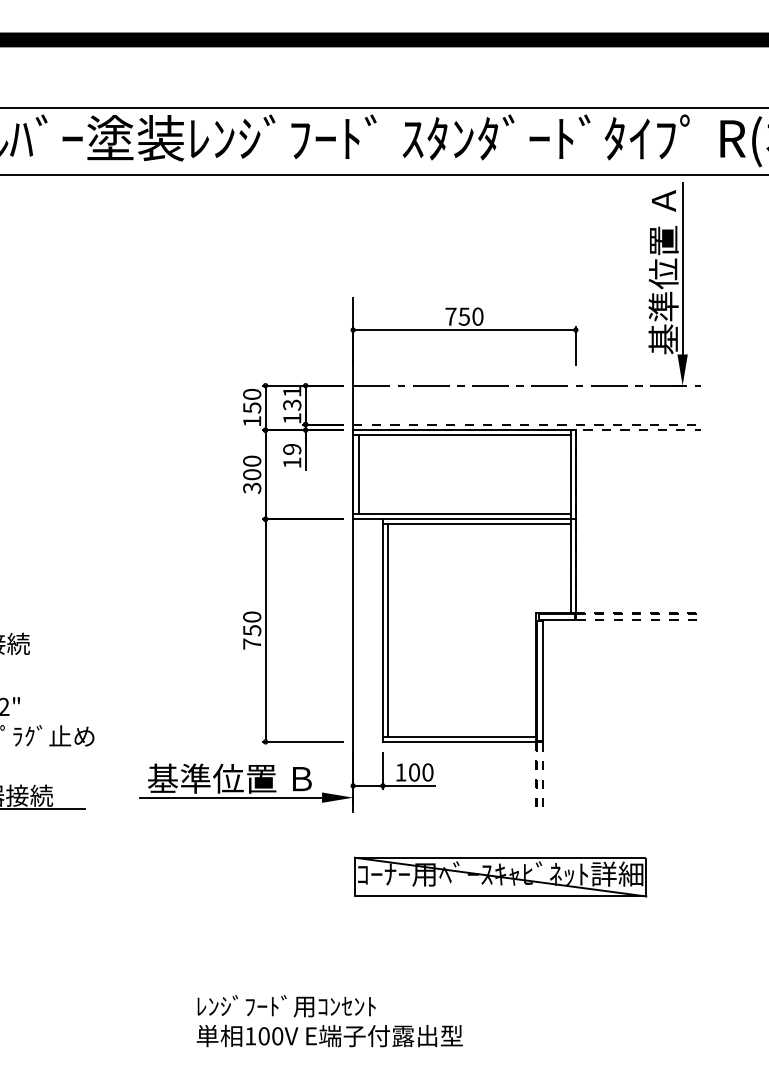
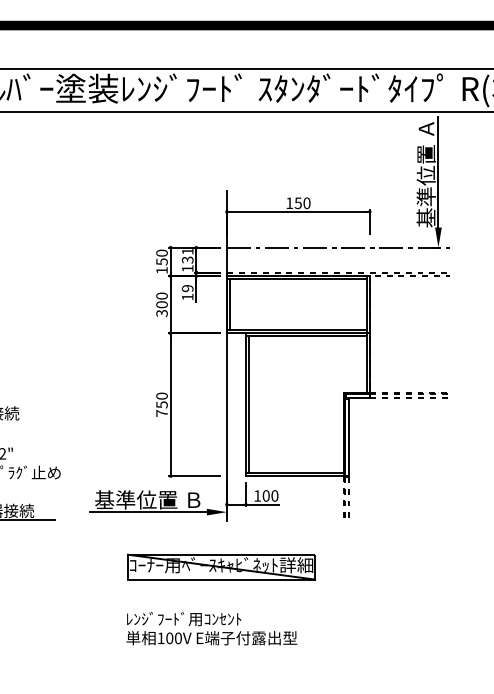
text: (450, 315) -> (289, 202), 750 -> 150
part: (500, 876) -> (221, 566), moved
text: (329, 1020) -> (211, 628), moved

